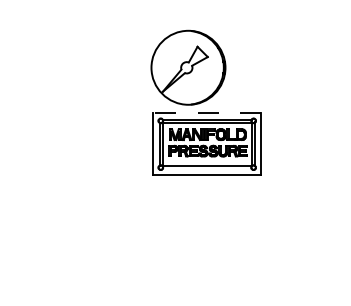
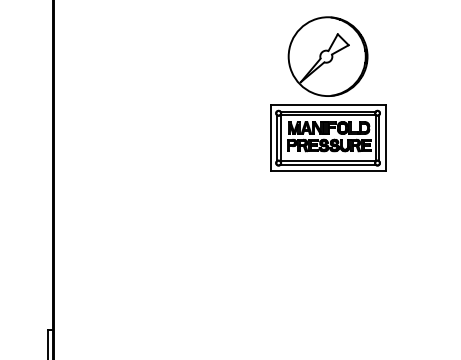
part: (187, 67) -> (327, 56), moved
line: (207, 113) -> (328, 105), dashed -> solid
line: (206, 168) -> (327, 164), added

